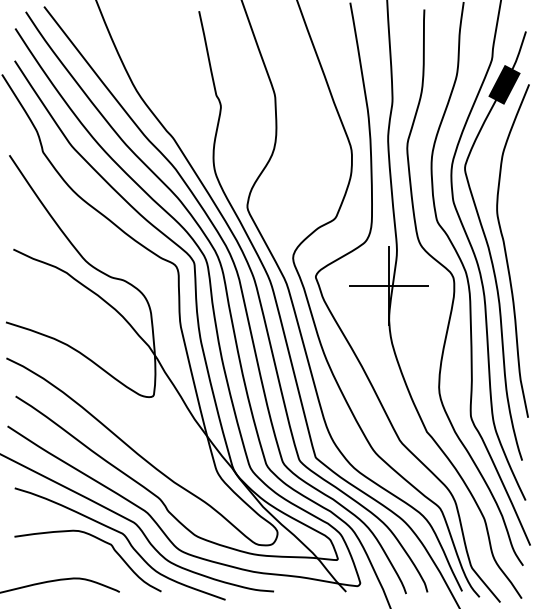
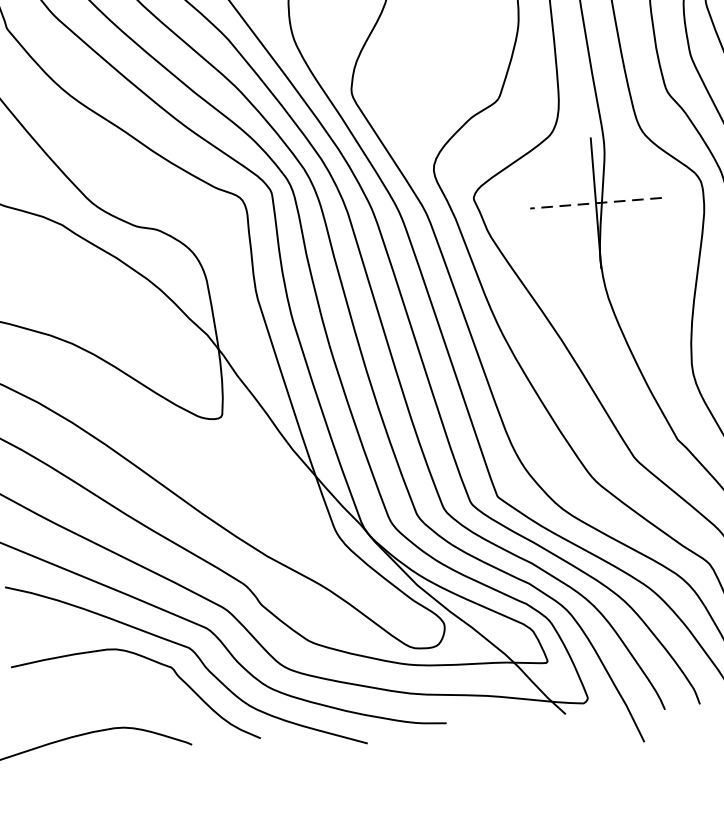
line: (389, 285) -> (596, 202), solid -> dashed

